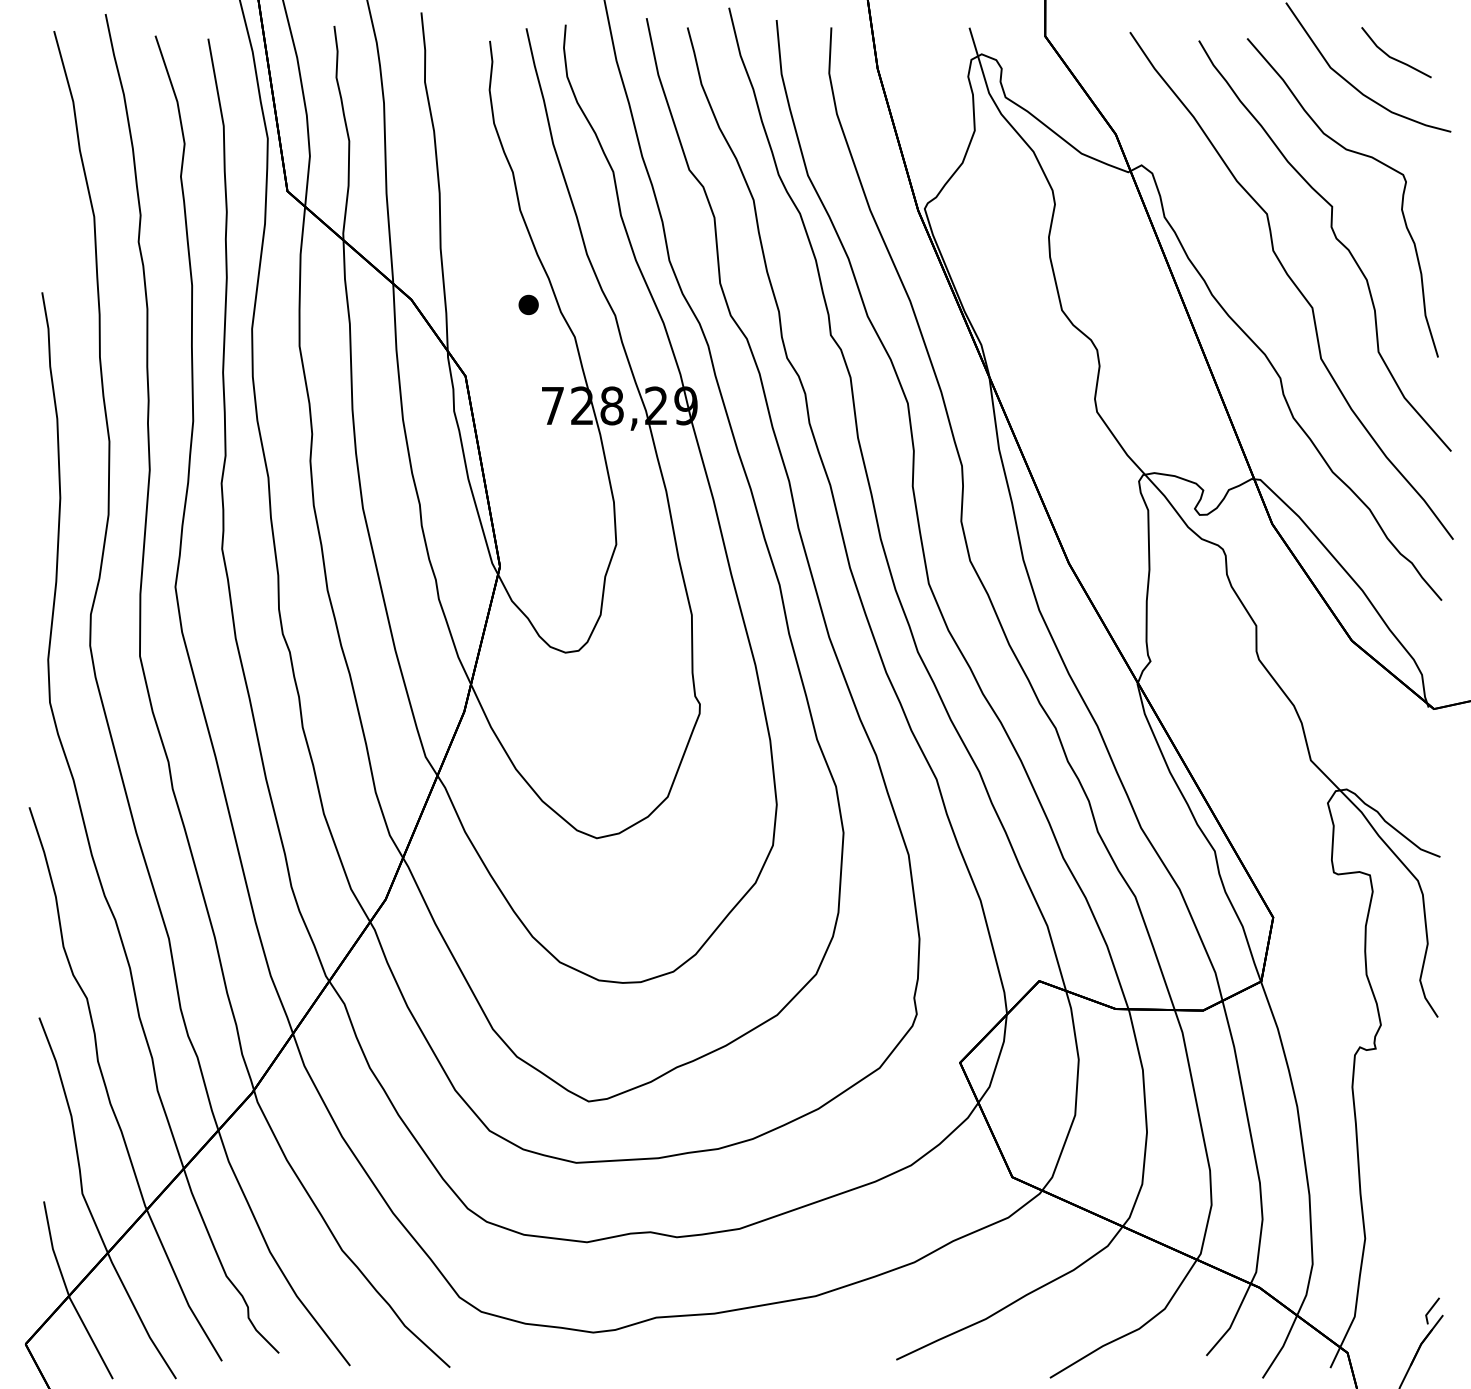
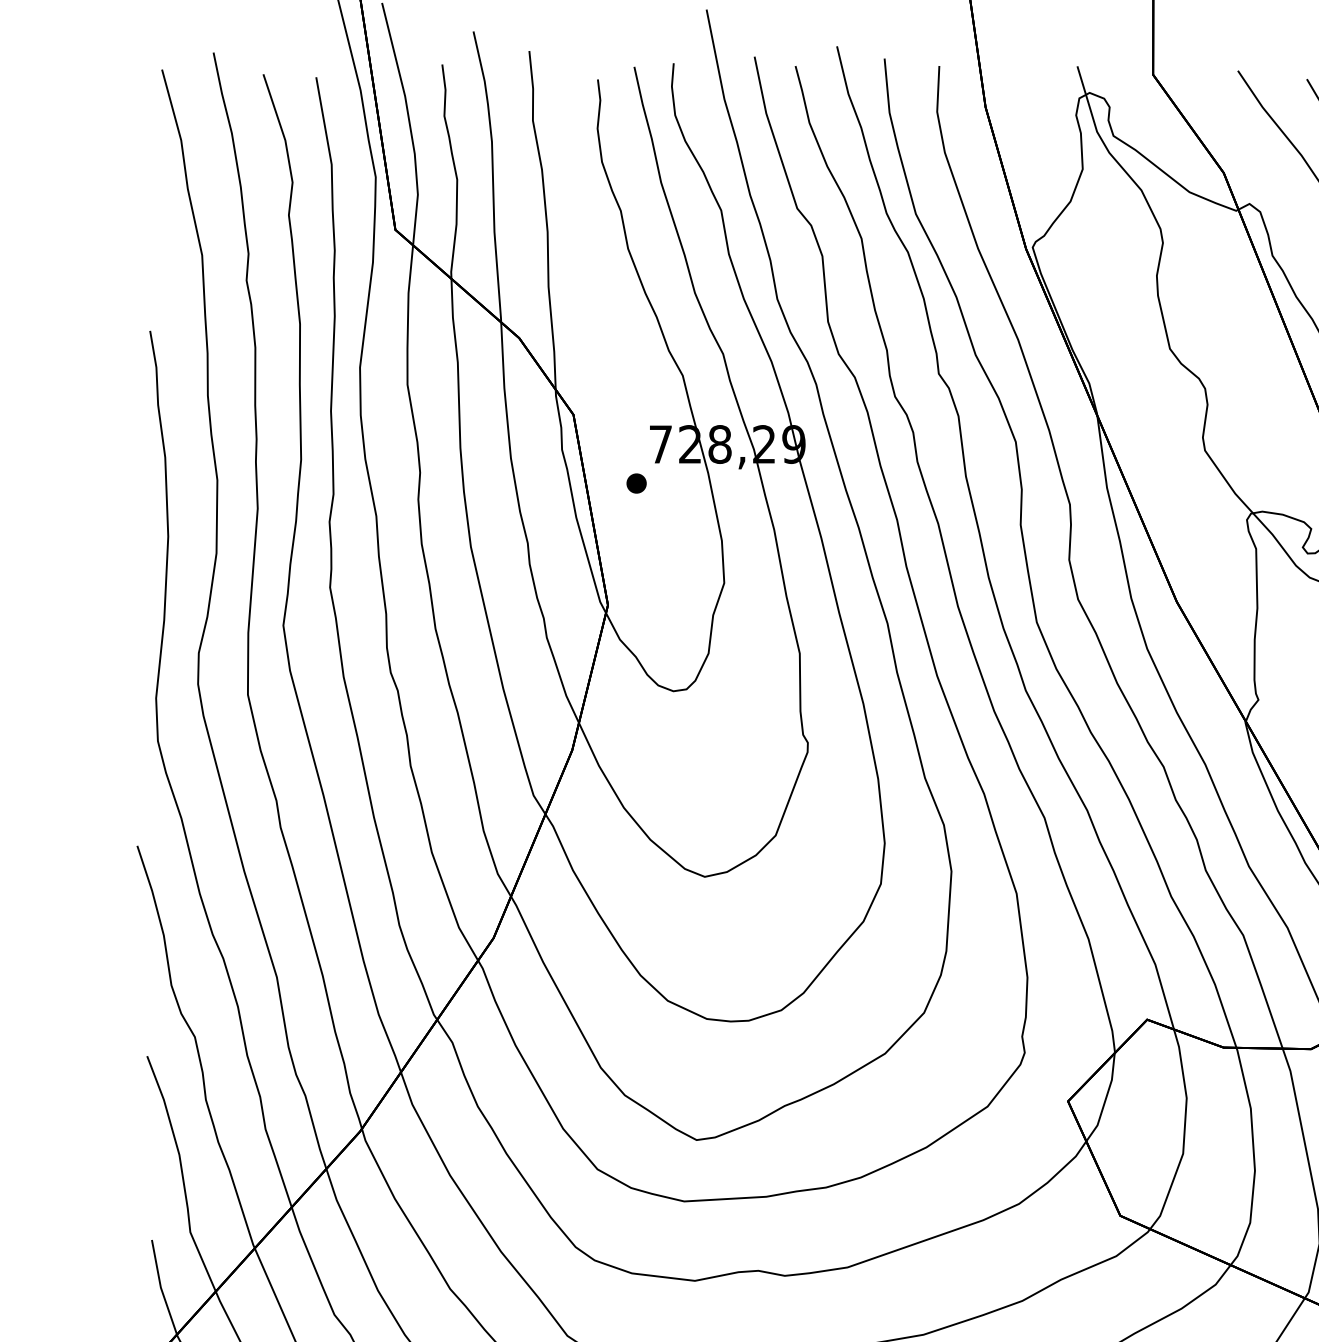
part: (528, 304) -> (636, 483), moved

